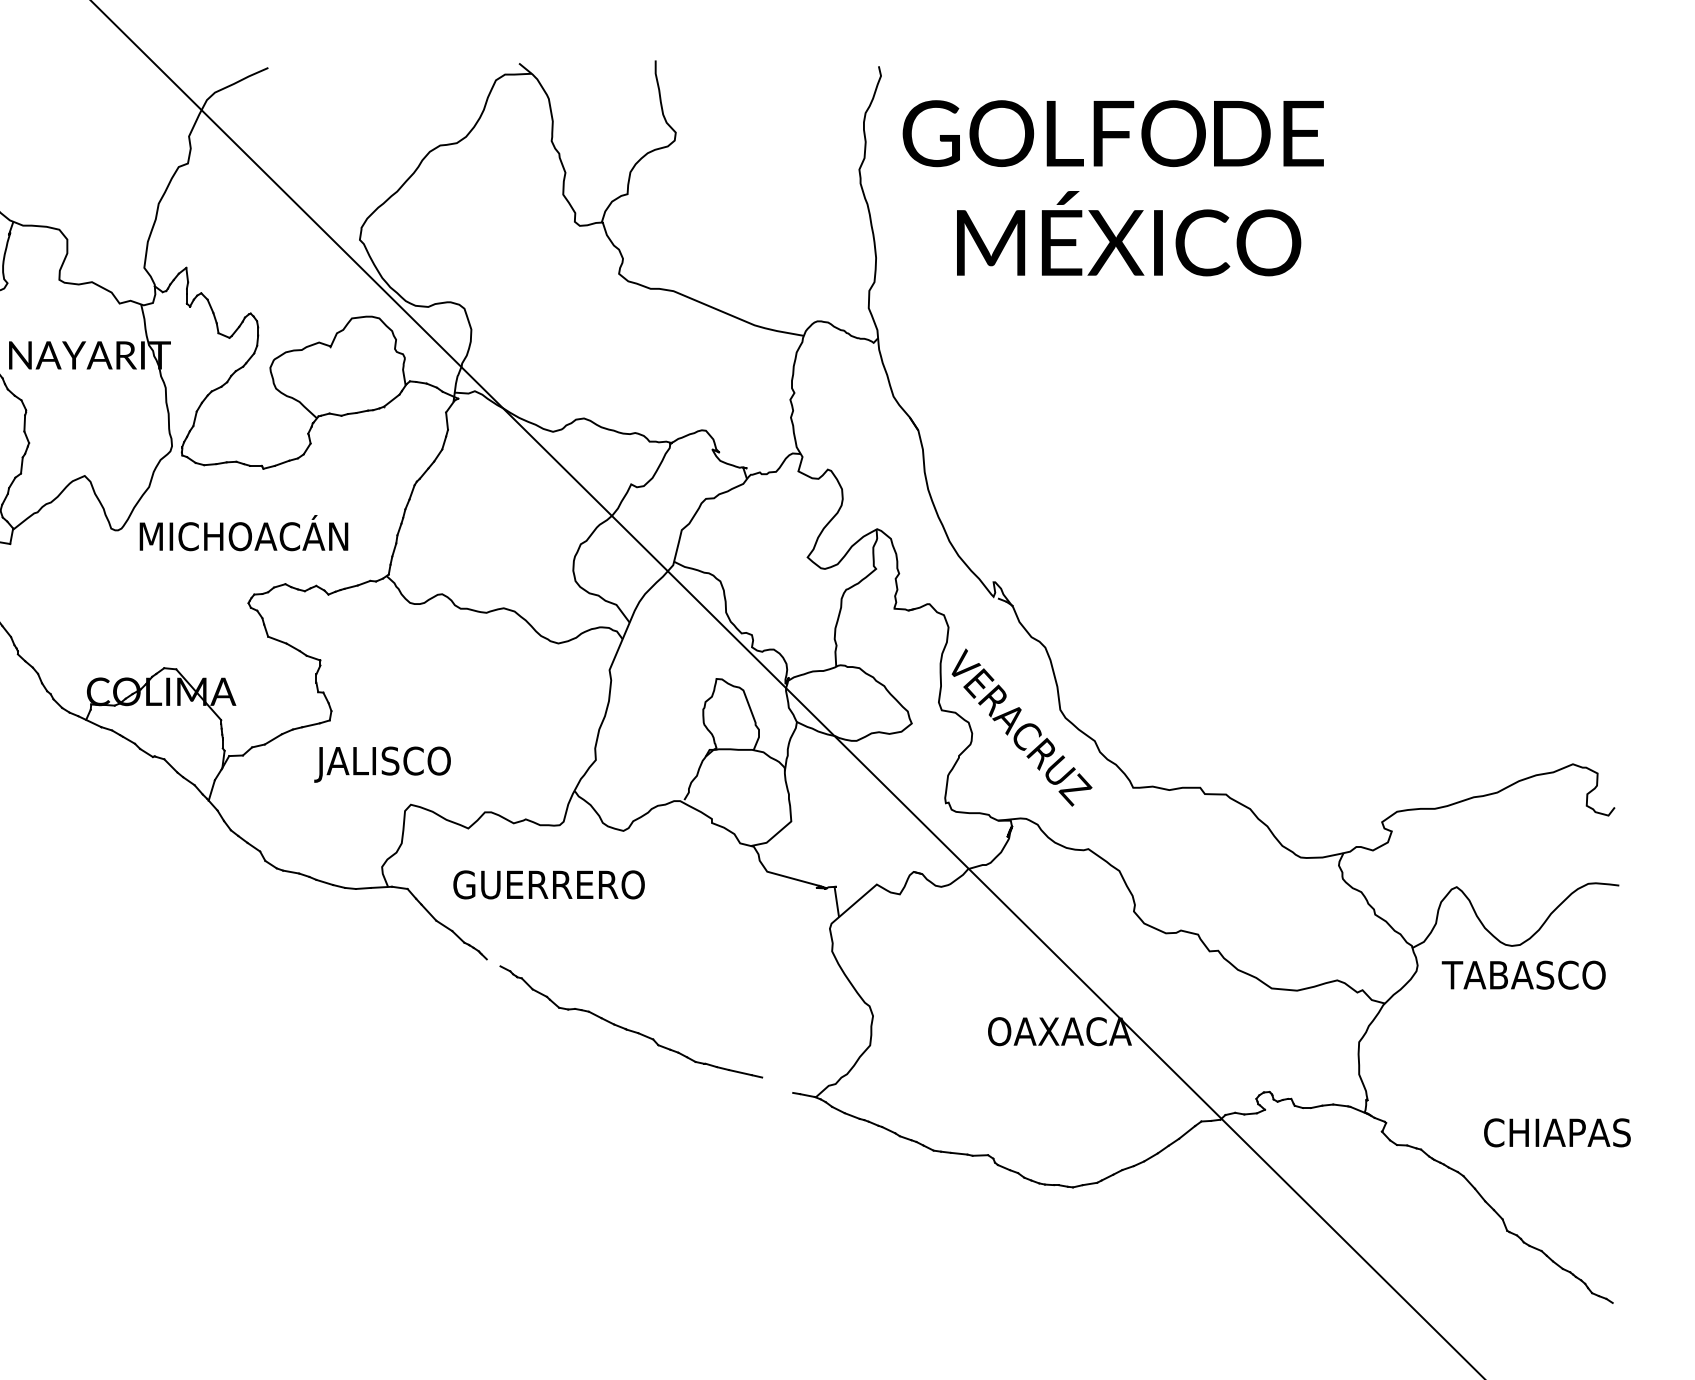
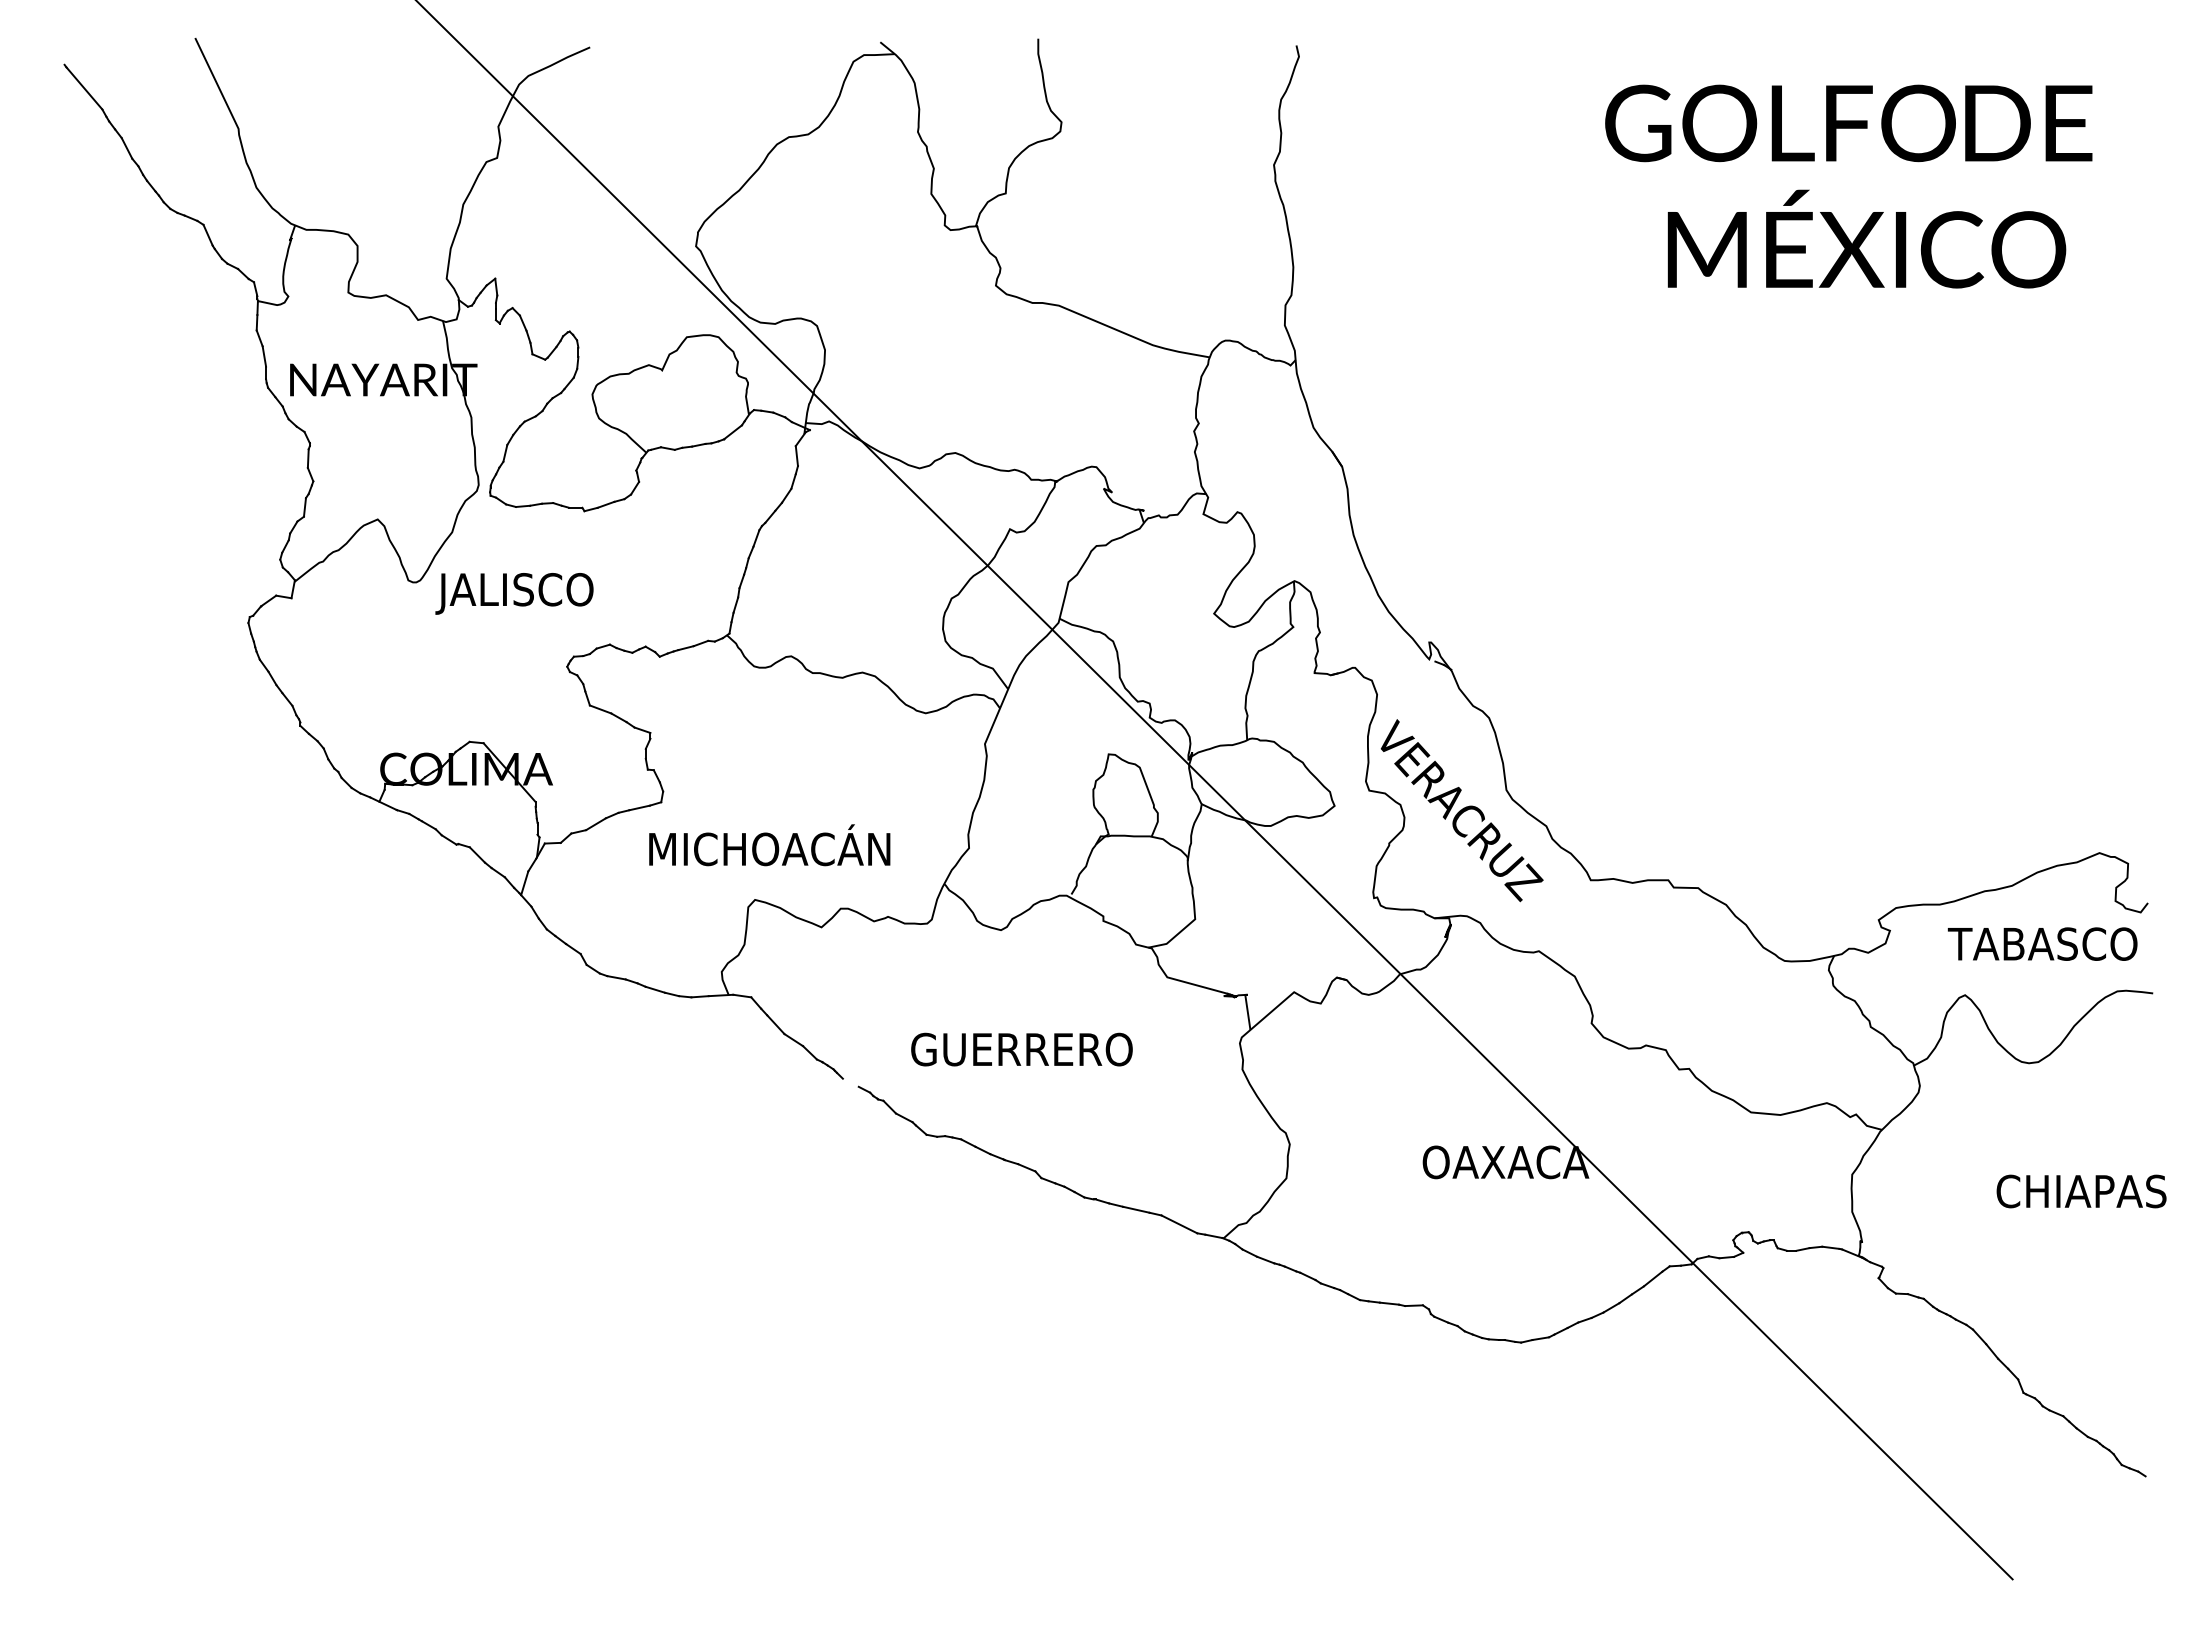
text: (1113, 188) -> (1848, 186), moved
text: (241, 536) -> (558, 589), MICHOACÁN -> JALISCO
text: (420, 761) -> (766, 849), JALISCO -> MICHOACÁN
text: (548, 884) -> (1021, 1049), moved
text: (1523, 974) -> (2042, 943), moved
line: (777, 1085) -> (1179, 1224), added
text: (1557, 1132) -> (2081, 1191), moved

